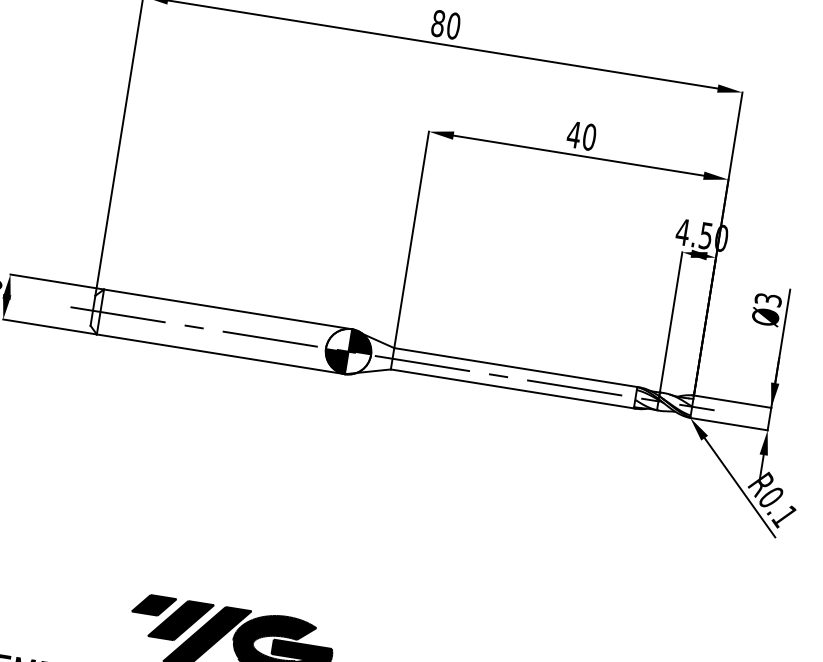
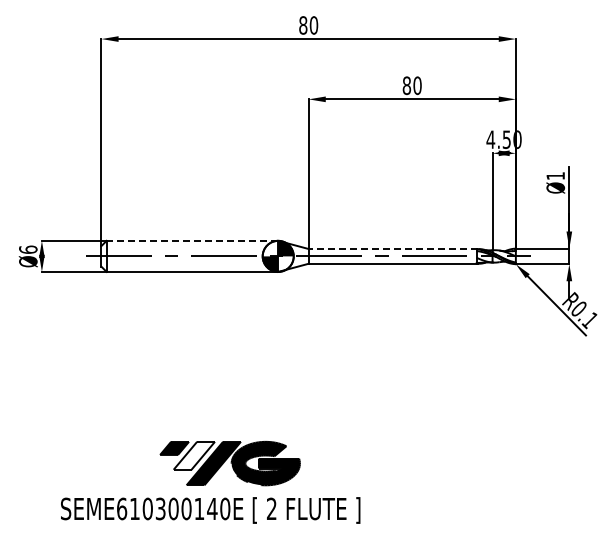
text: (573, 134) -> (406, 85), 40 -> 80
text: (767, 300) -> (555, 176), Ø3 -> Ø1
line: (228, 308) -> (192, 240), solid -> dashed
line: (516, 368) -> (393, 249), solid -> dashed
fill: (179, 619) -> (193, 455), removed

